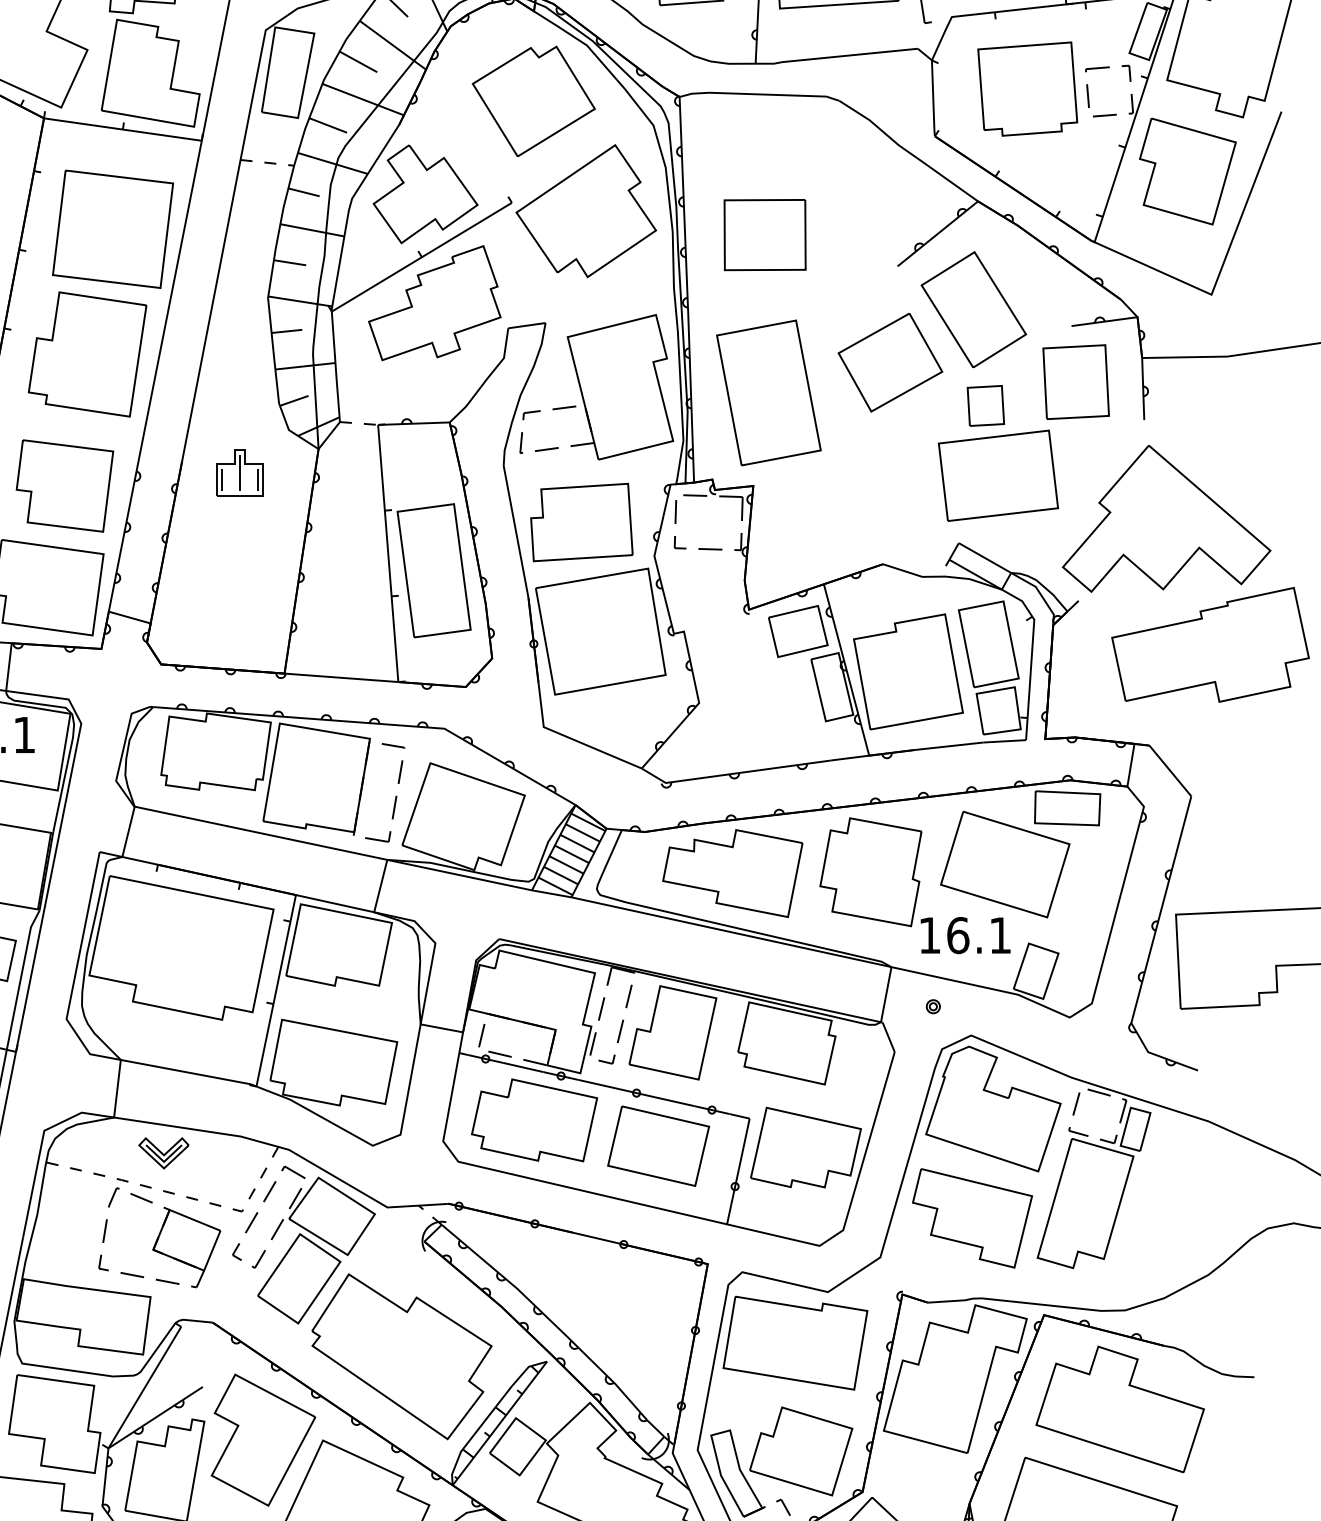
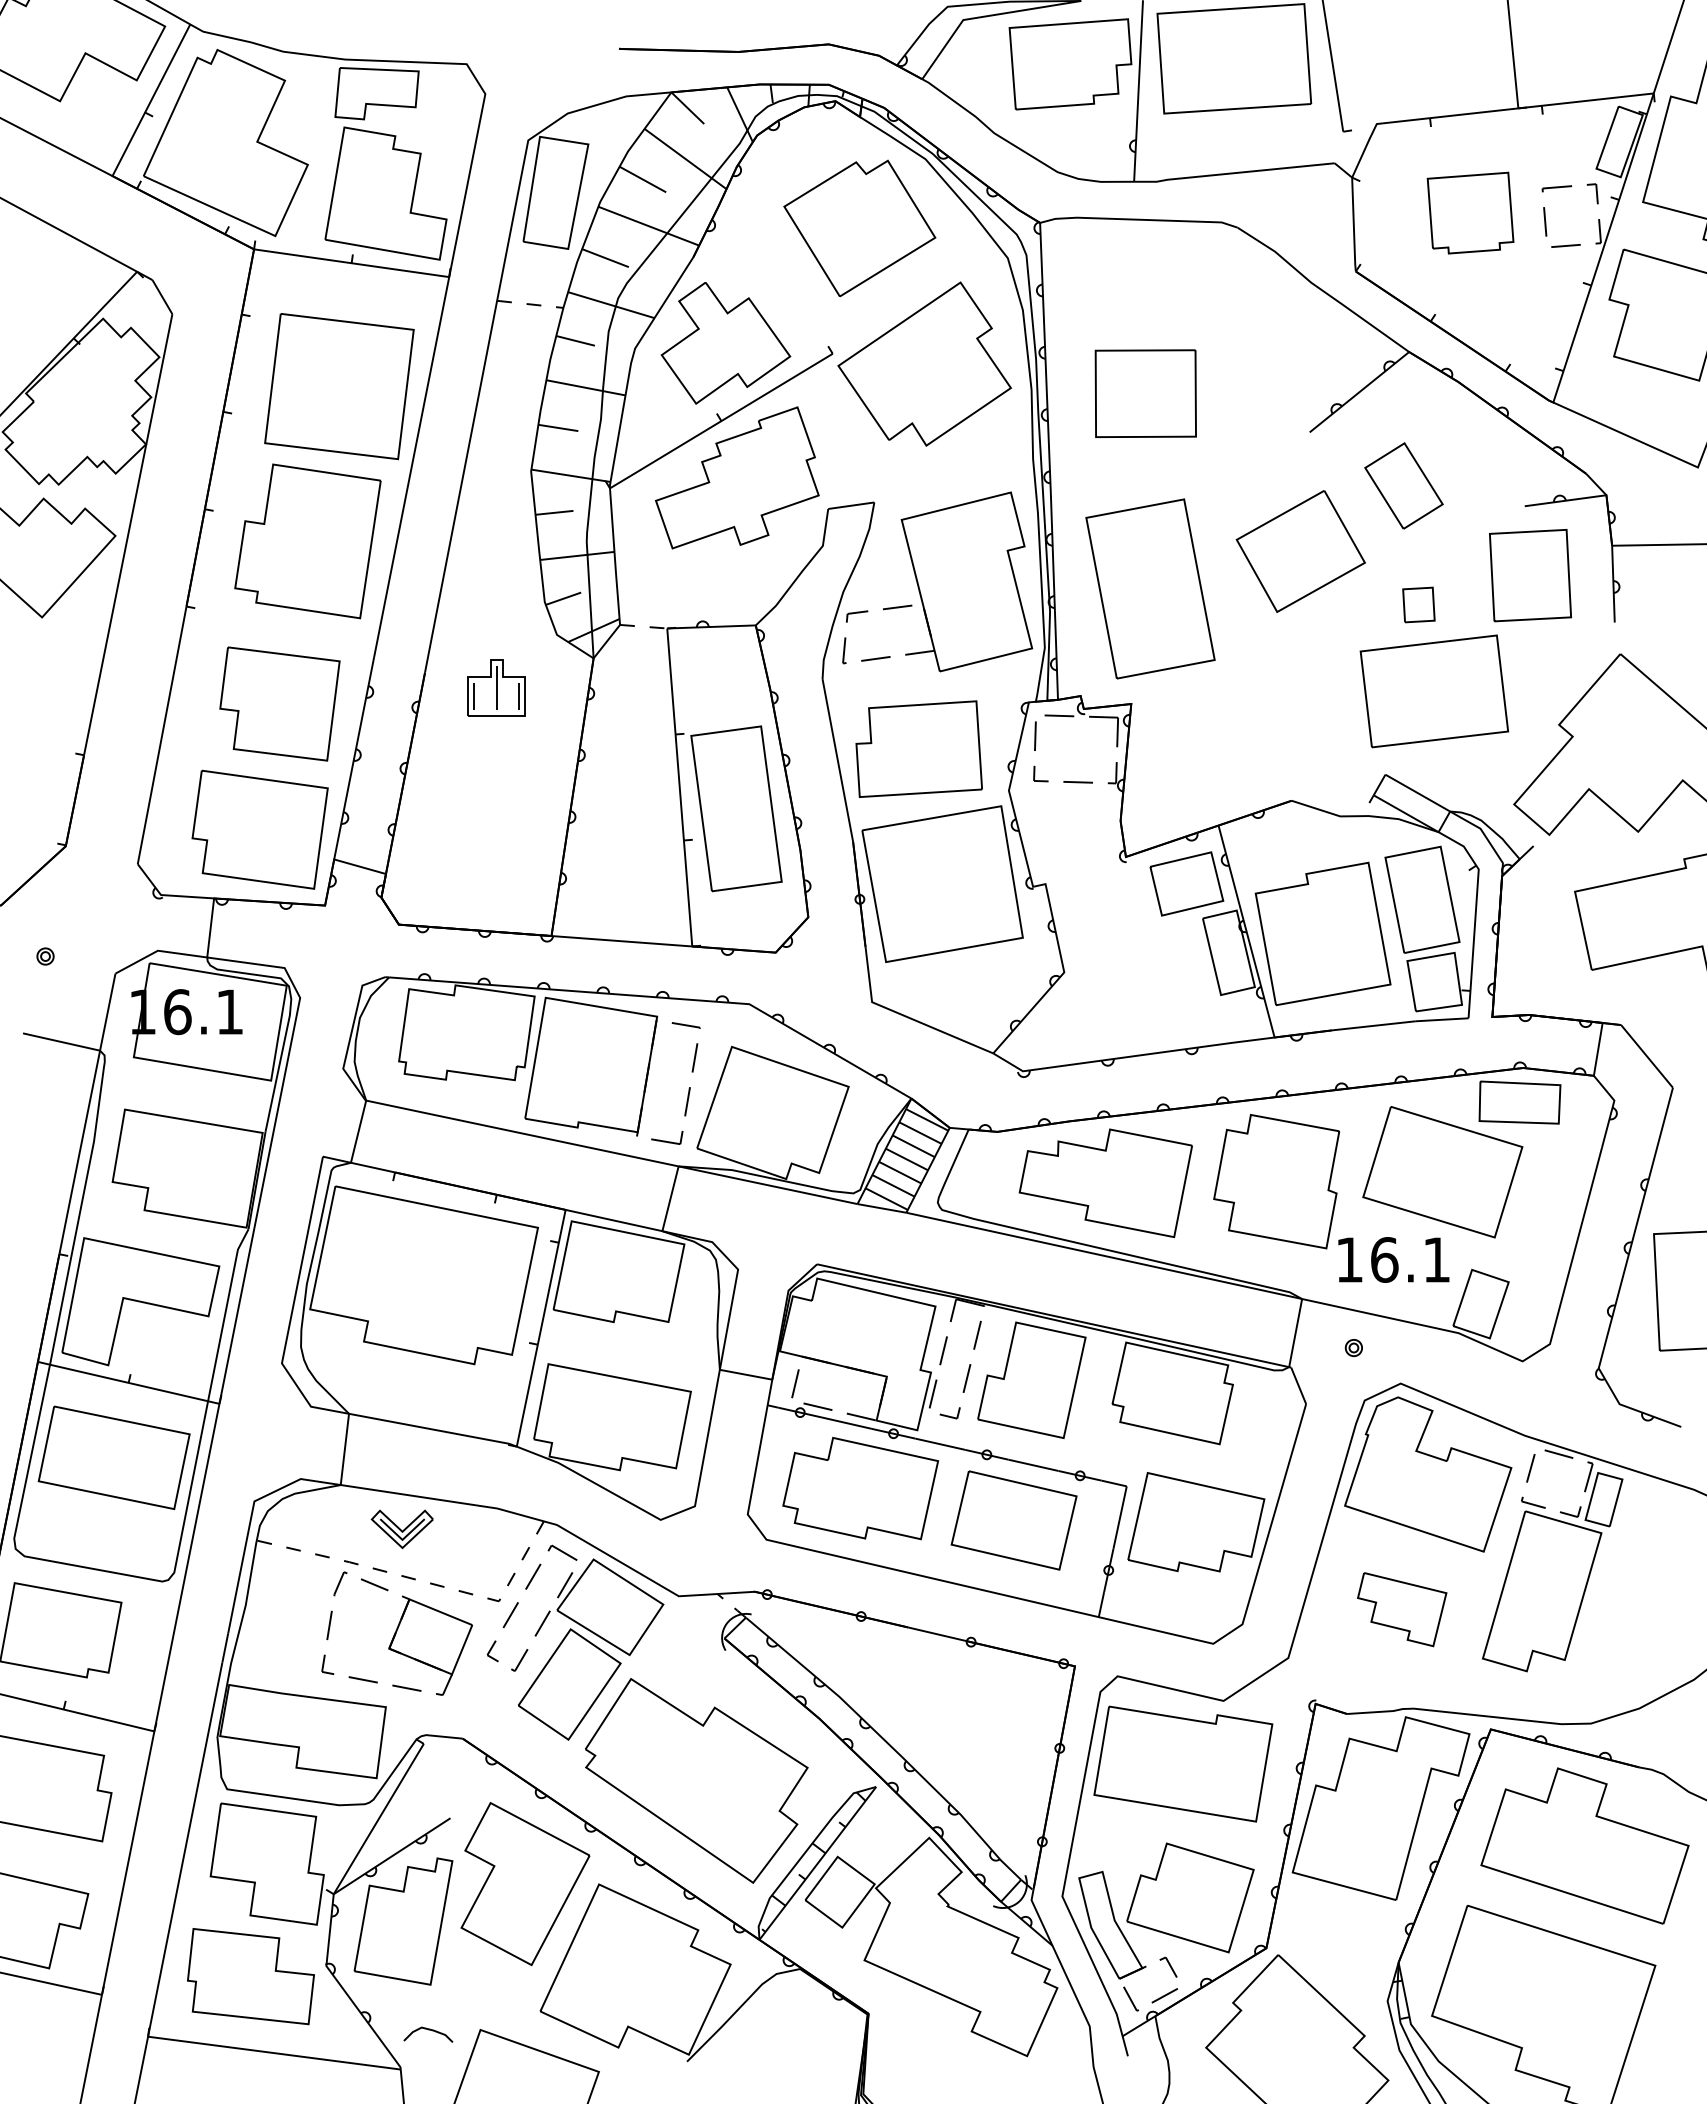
part: (1027, 88) -> (1470, 212), size x0.7
part: (973, 309) -> (1403, 485), size x0.6
part: (985, 405) -> (1418, 604), size x0.7
part: (971, 1218) -> (1401, 1609), size x0.6

